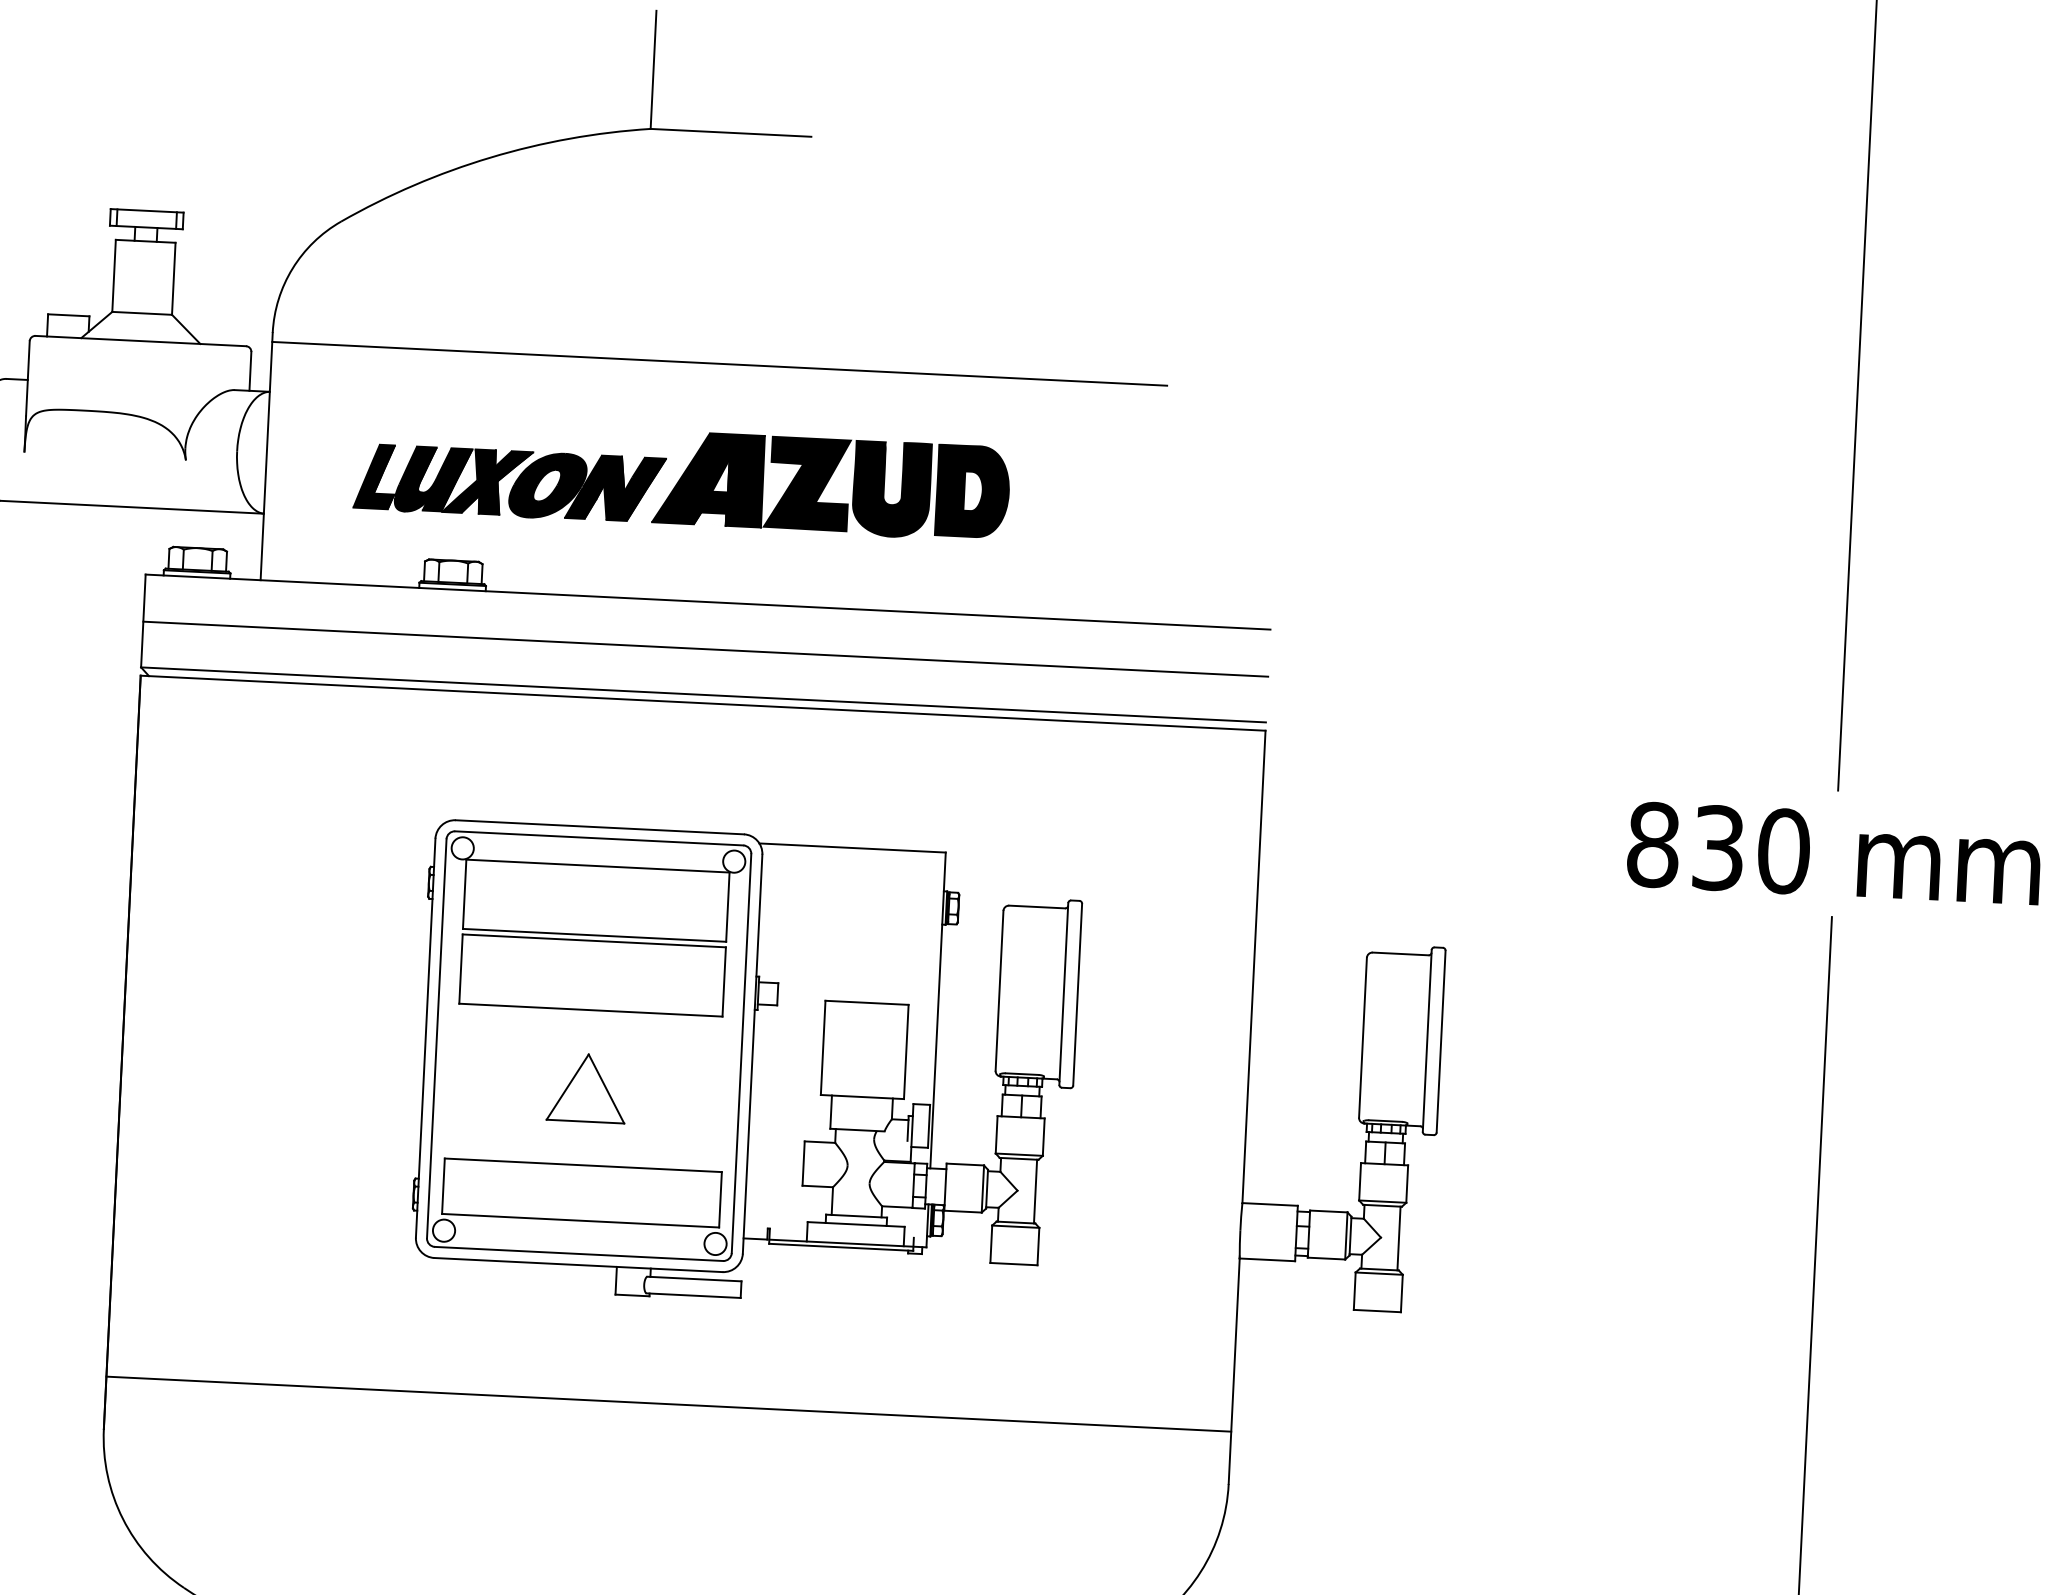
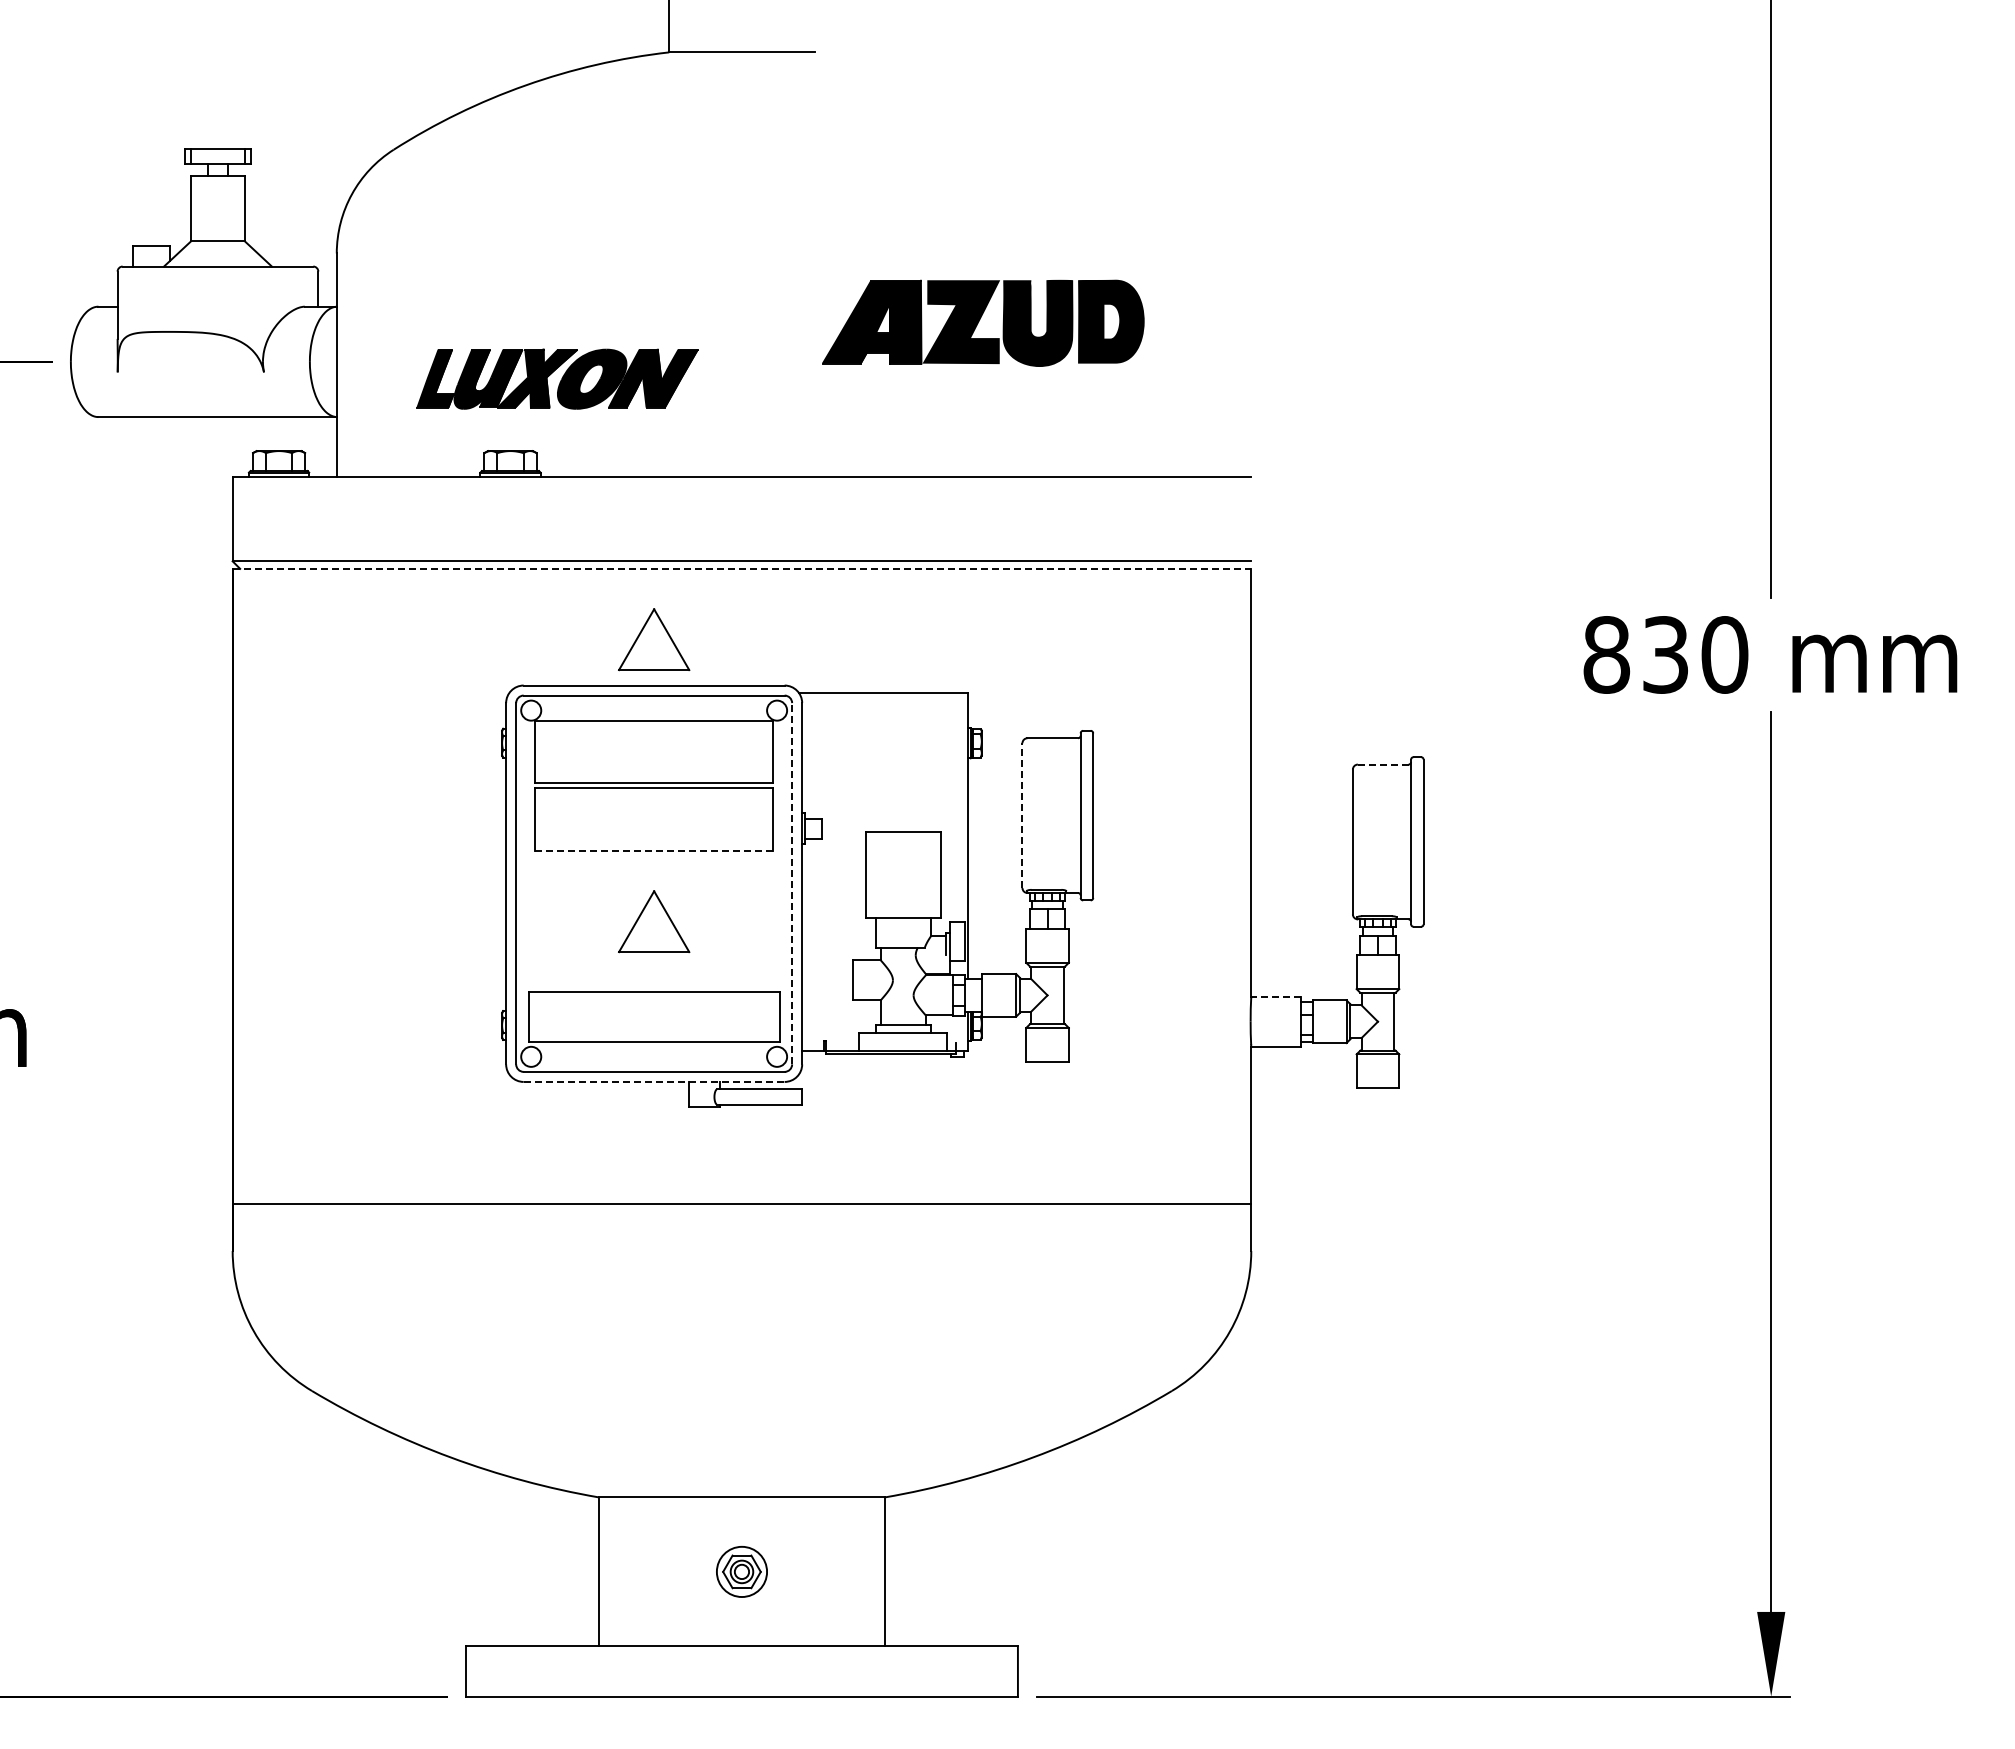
line: (719, 363) -> (741, 261), removed
part: (831, 485) -> (983, 322), moved
line: (705, 648) -> (741, 519), removed
line: (703, 702) -> (742, 568), solid -> dashed
part: (602, 776) -> (654, 639), added
line: (1400, 953) -> (1383, 764), solid -> dashed
line: (999, 990) -> (1022, 815), solid -> dashed
line: (591, 1010) -> (654, 851), solid -> dashed
line: (741, 1053) -> (792, 883), solid -> dashed
line: (1269, 1204) -> (1275, 996), solid -> dashed
line: (578, 1264) -> (654, 1081), solid -> dashed

